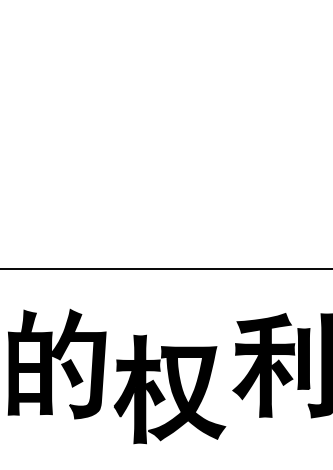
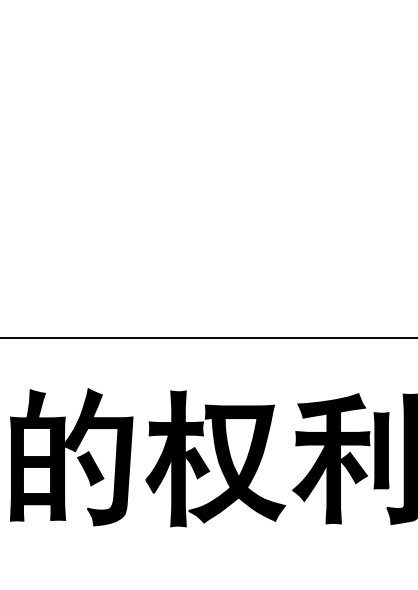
part: (169, 389) -> (215, 458), moved

